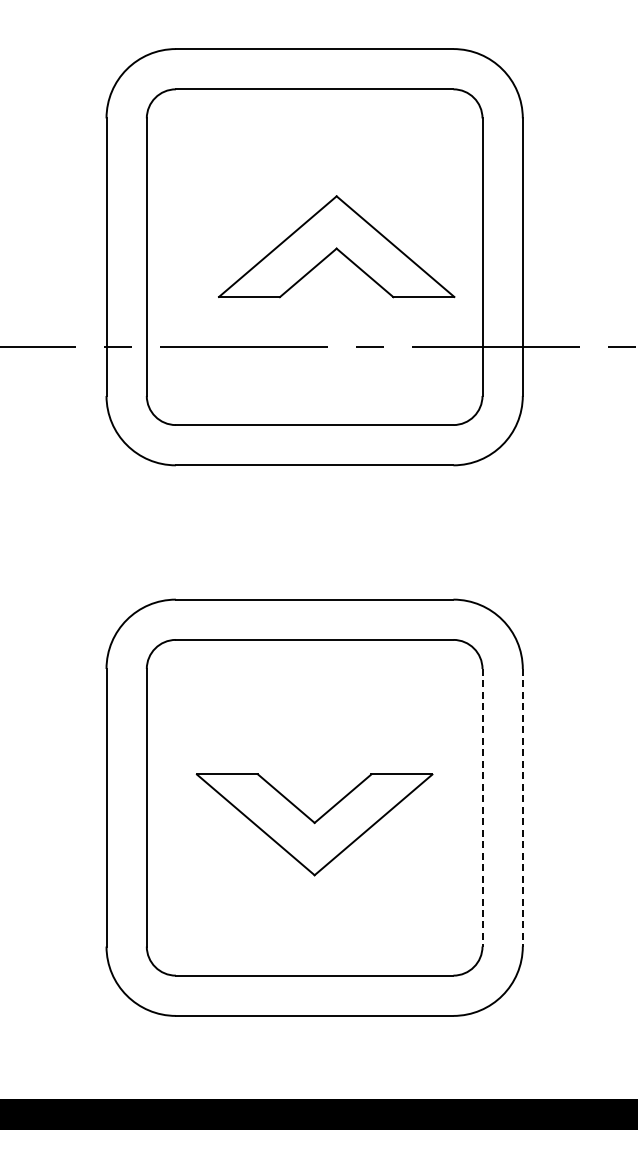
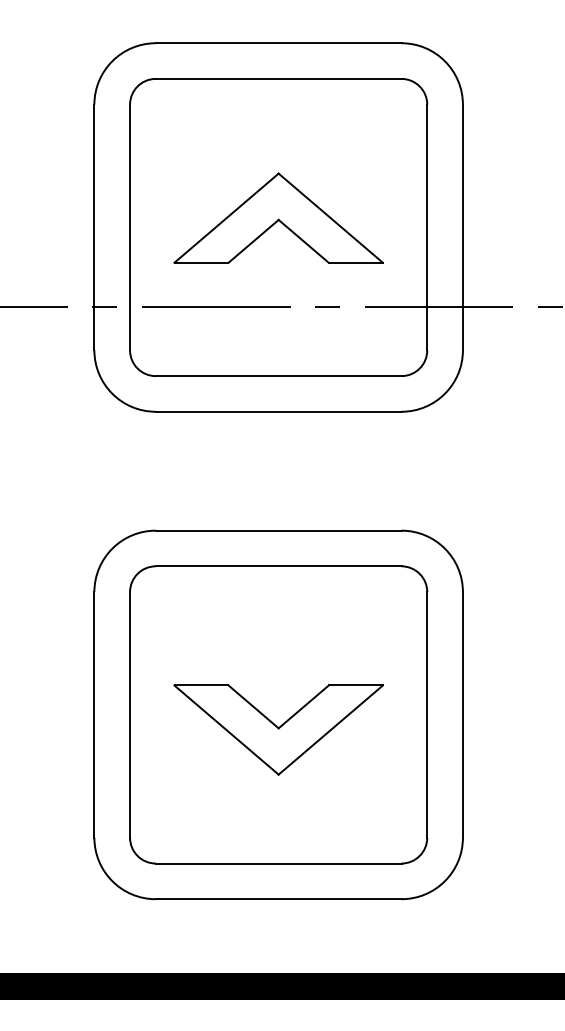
part: (336, 246) -> (278, 218), moved
line: (482, 807) -> (427, 714), dashed -> solid
line: (522, 807) -> (462, 714), dashed -> solid

